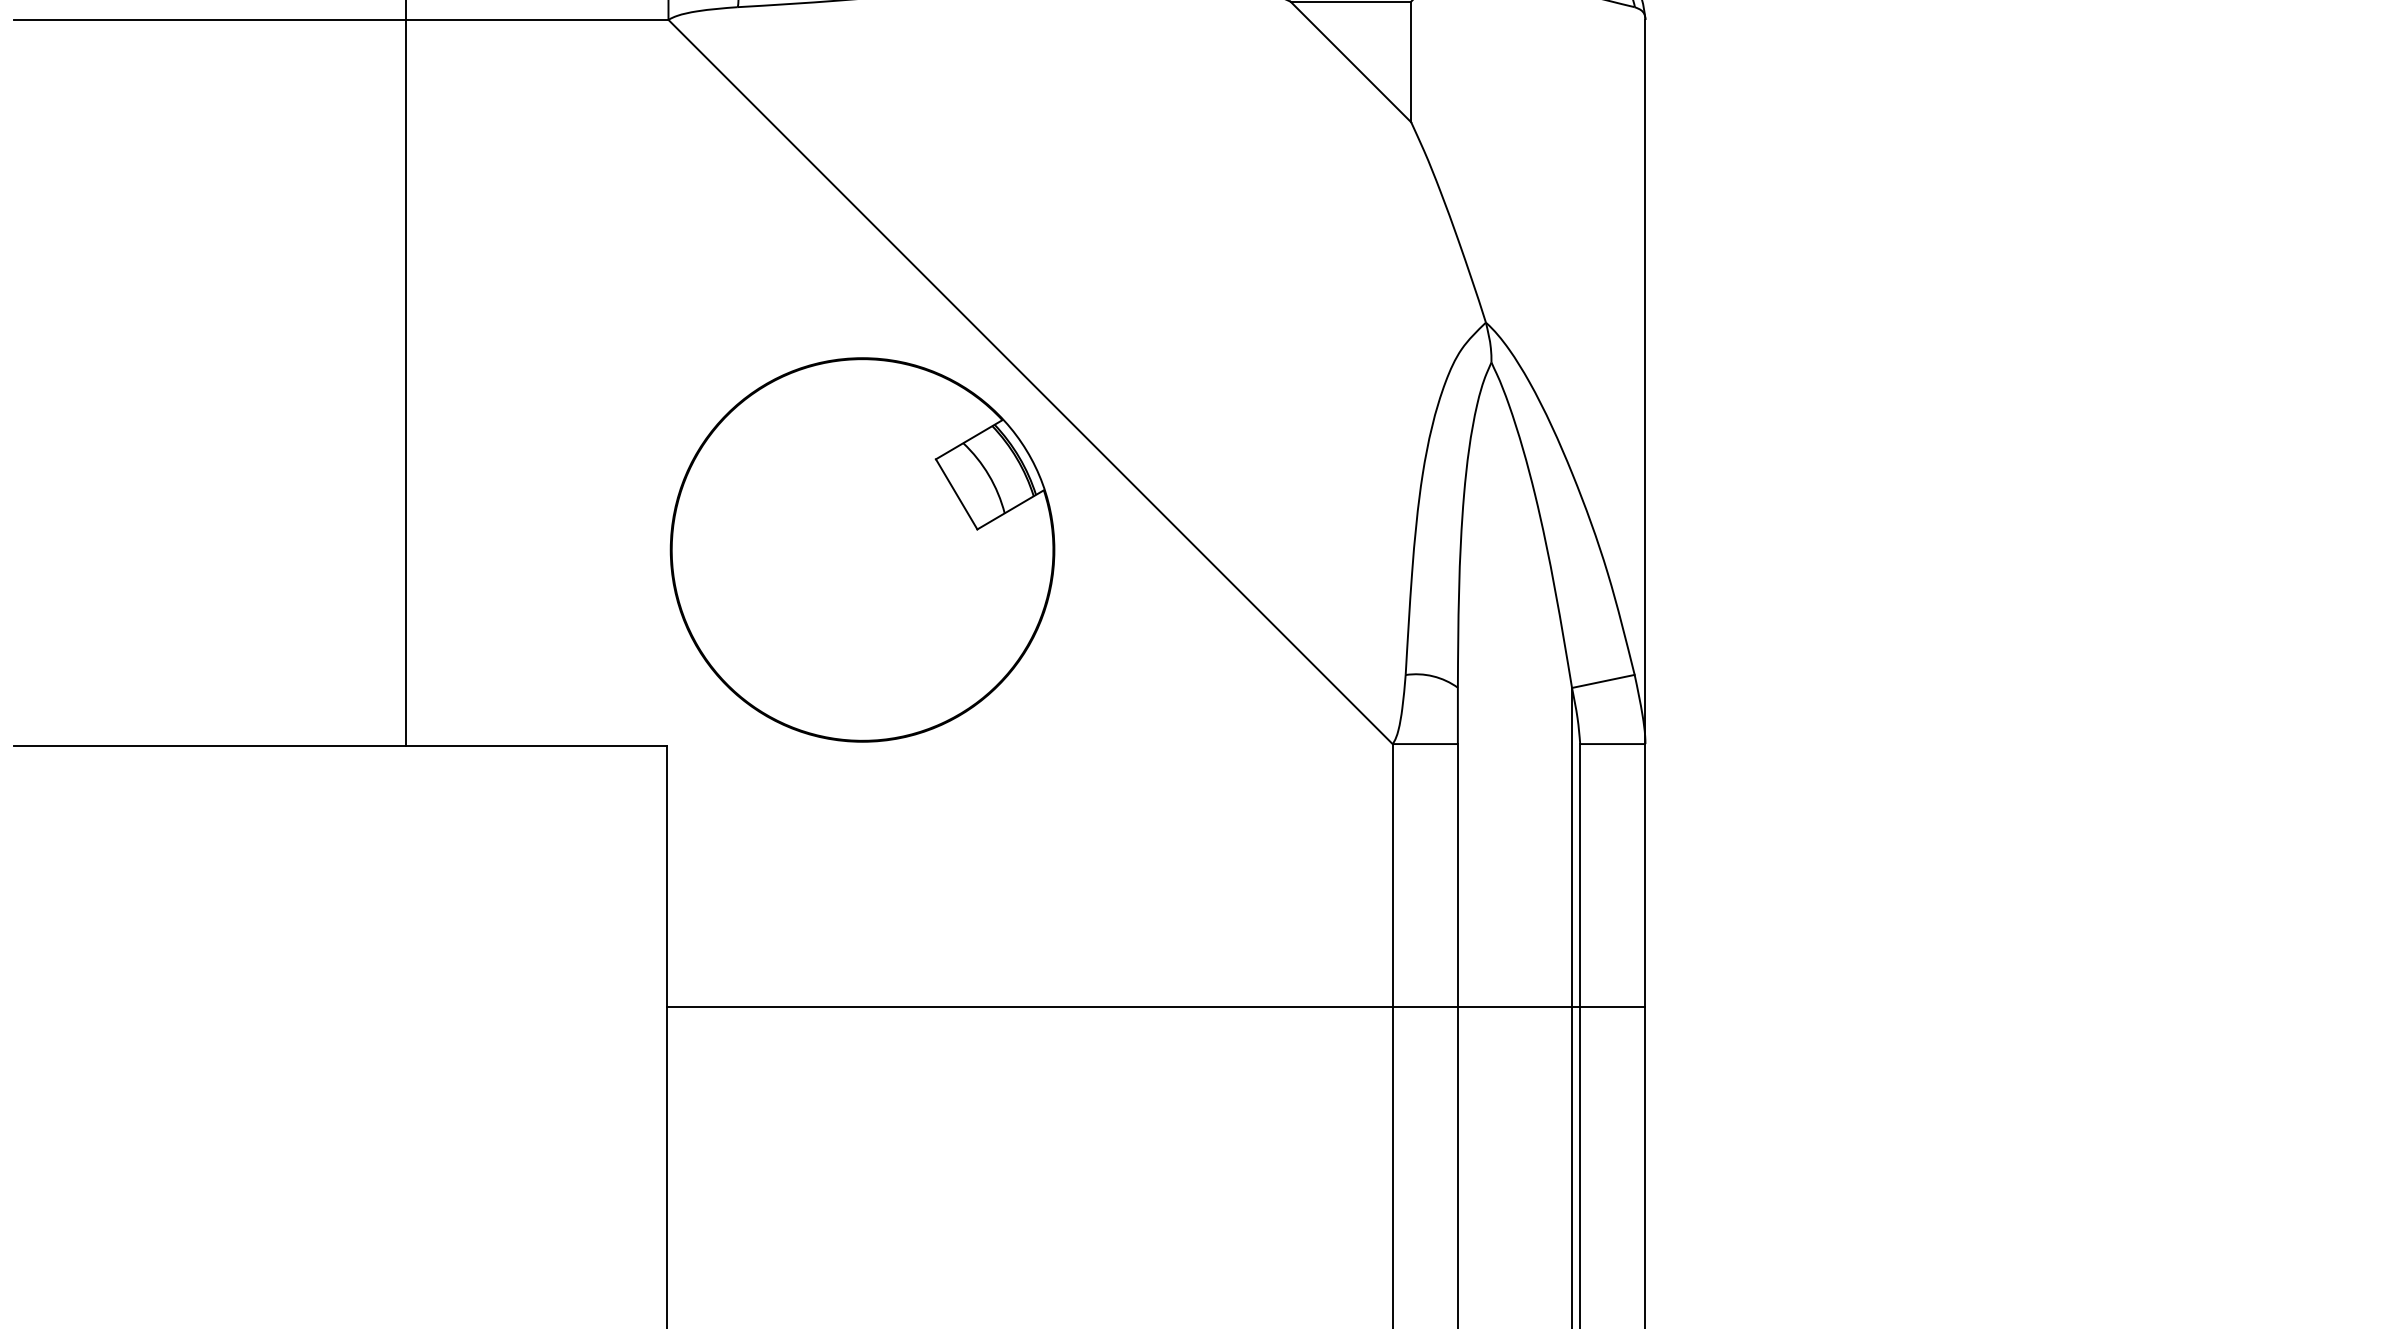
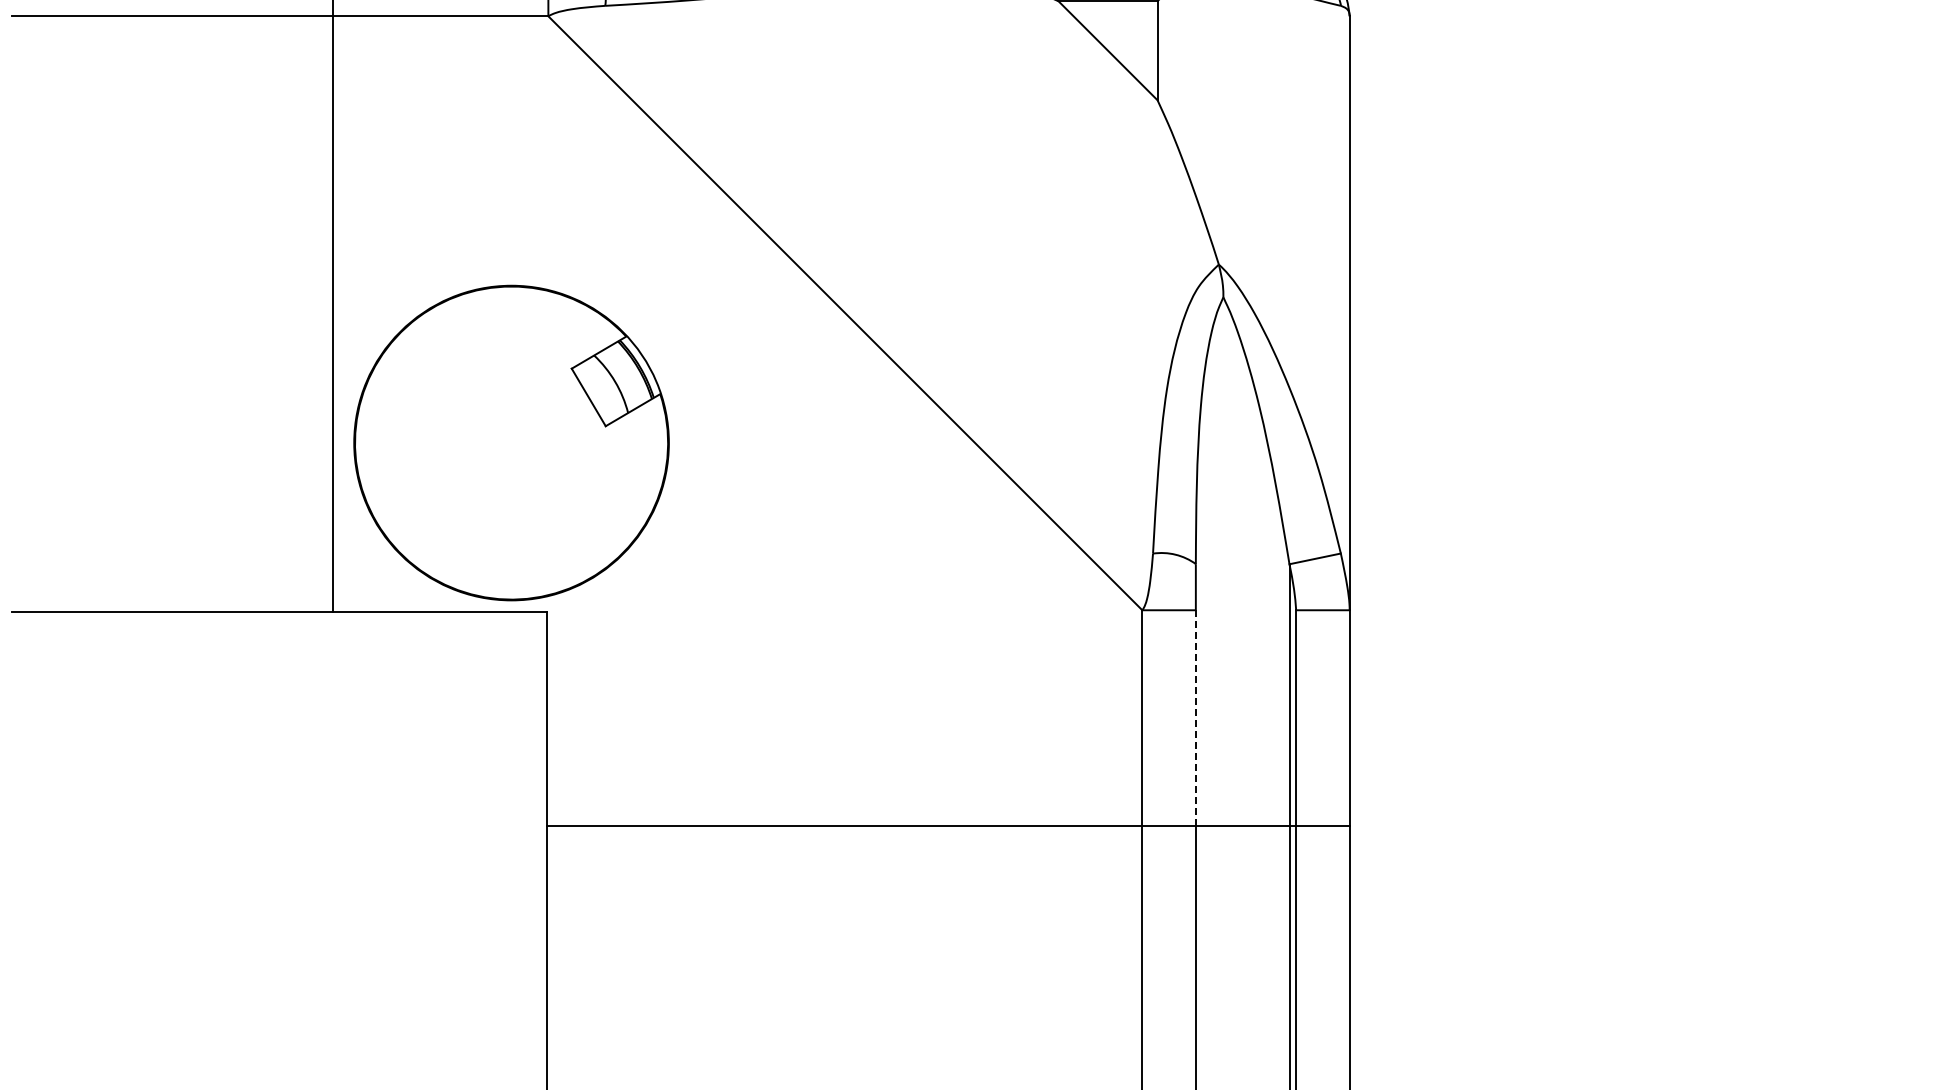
part: (862, 549) -> (511, 442), moved
line: (1457, 874) -> (1195, 717), solid -> dashed

